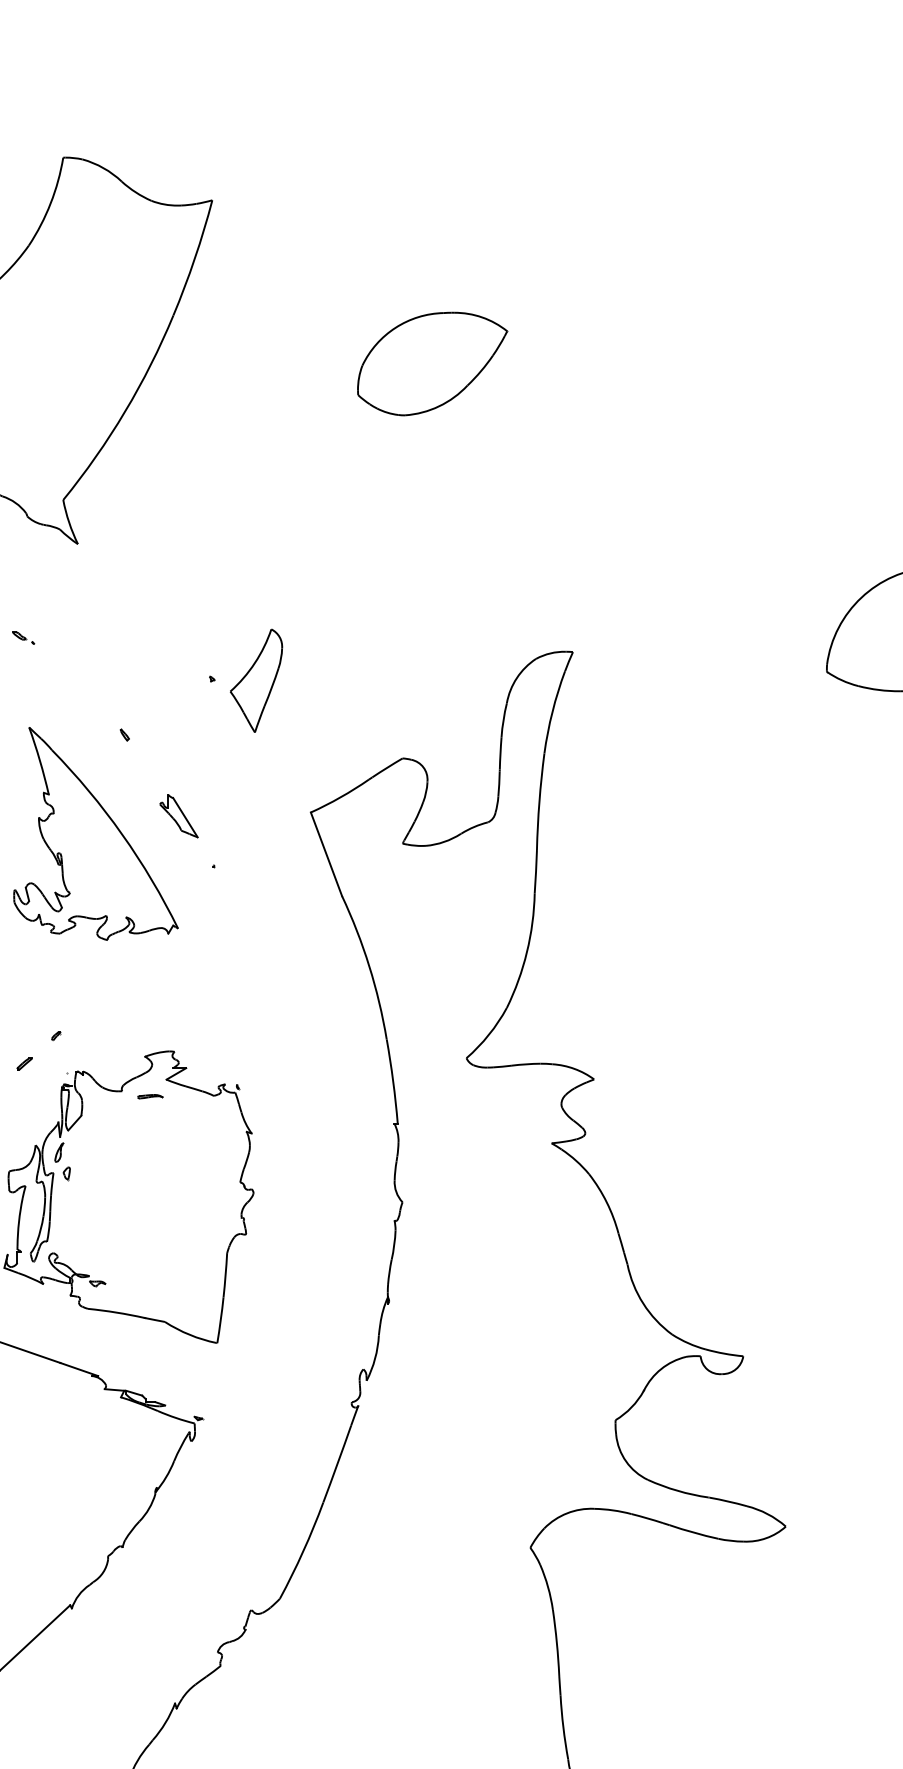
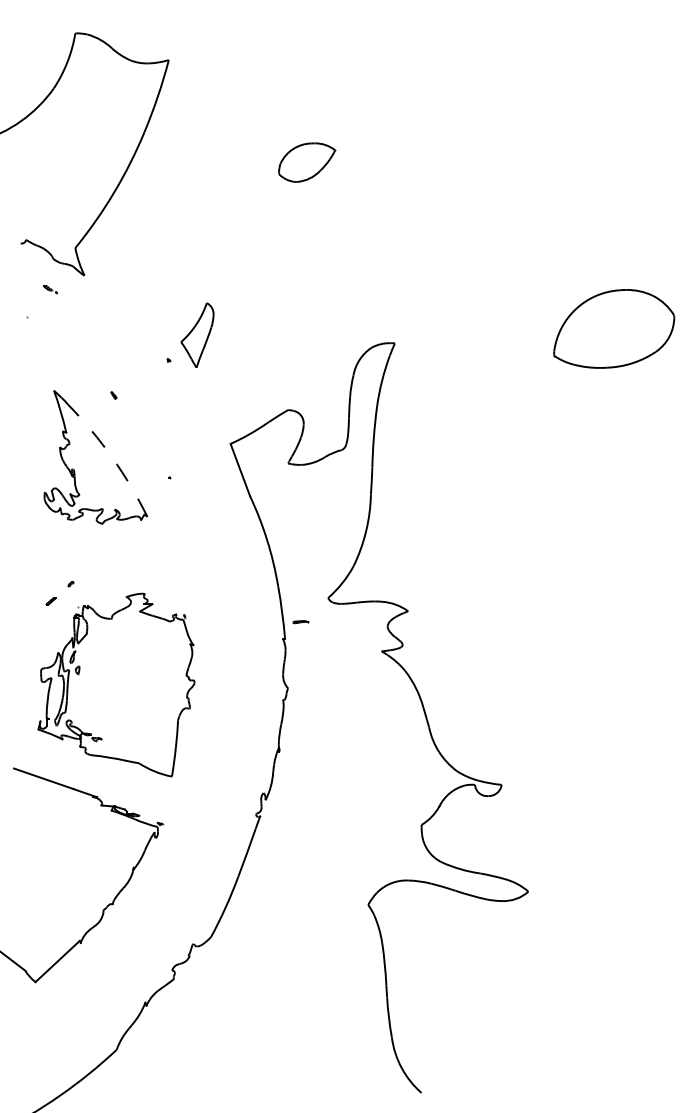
part: (433, 363) -> (307, 162), size x0.6
part: (23, 637) -> (50, 289), moved
part: (256, 679) -> (197, 334), moved
part: (178, 816) -> (147, 446), removed
arc: (122, 834) -> (112, 457), solid -> dashed
part: (149, 1097) -> (300, 622), moved

